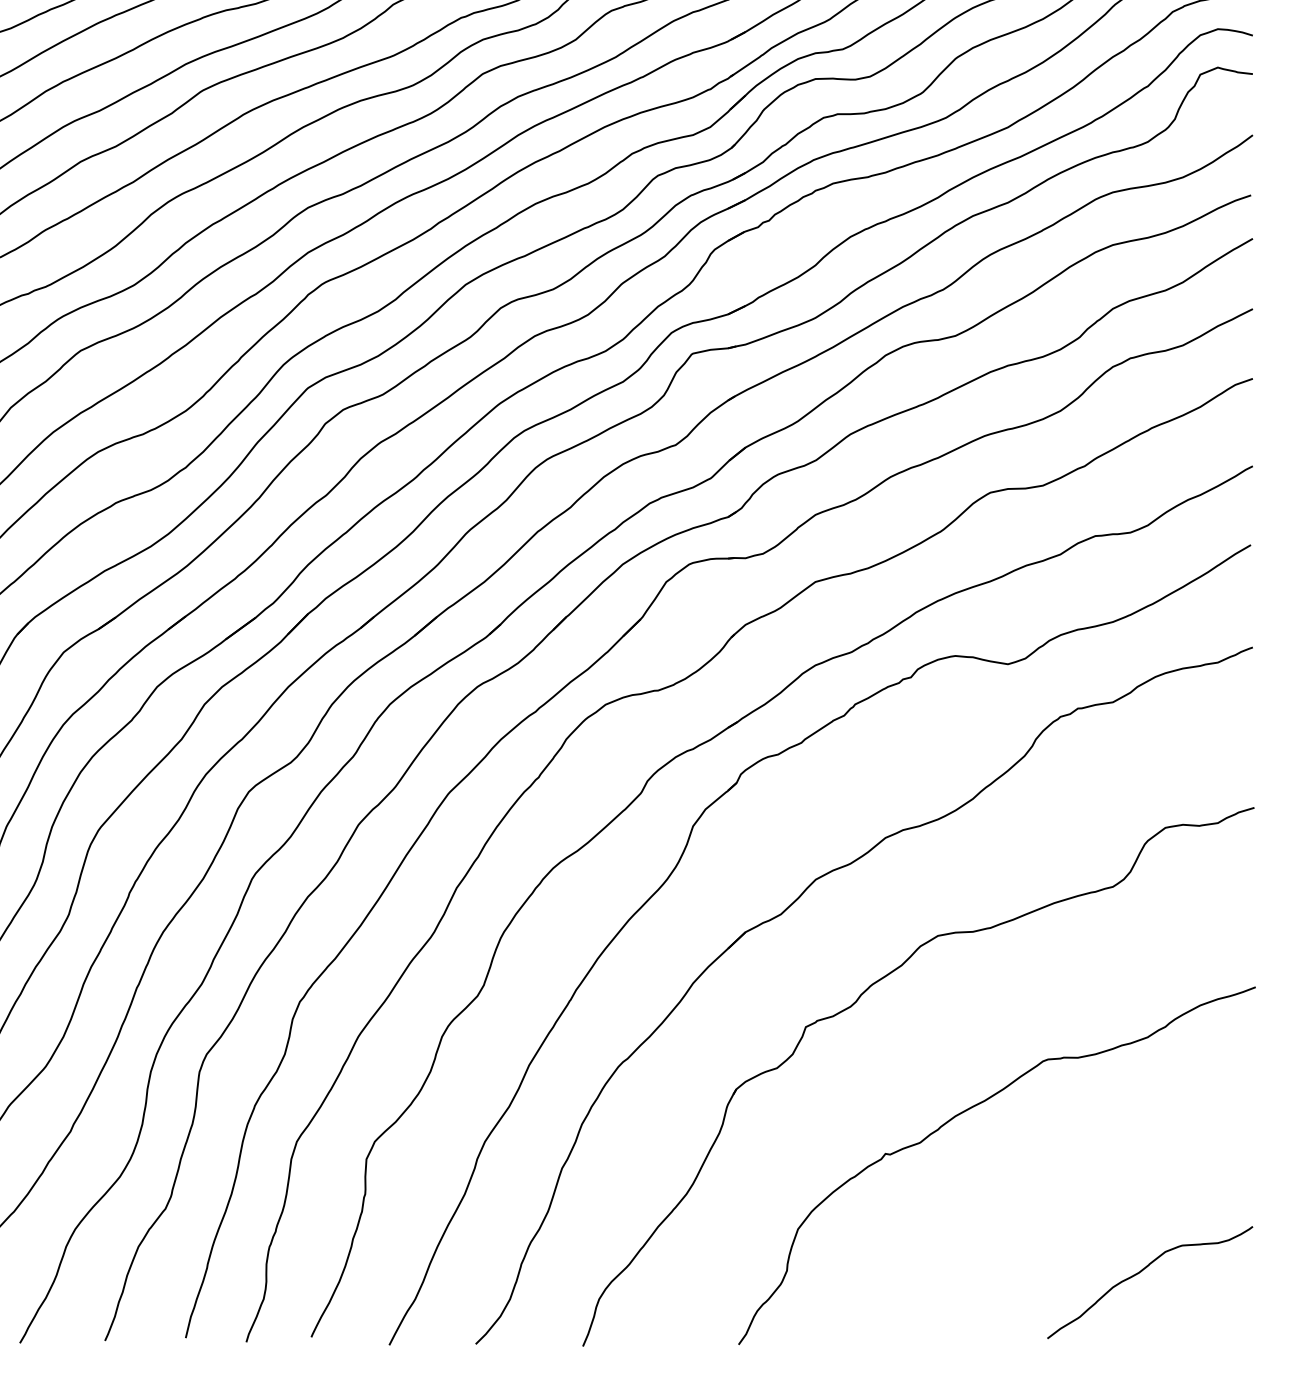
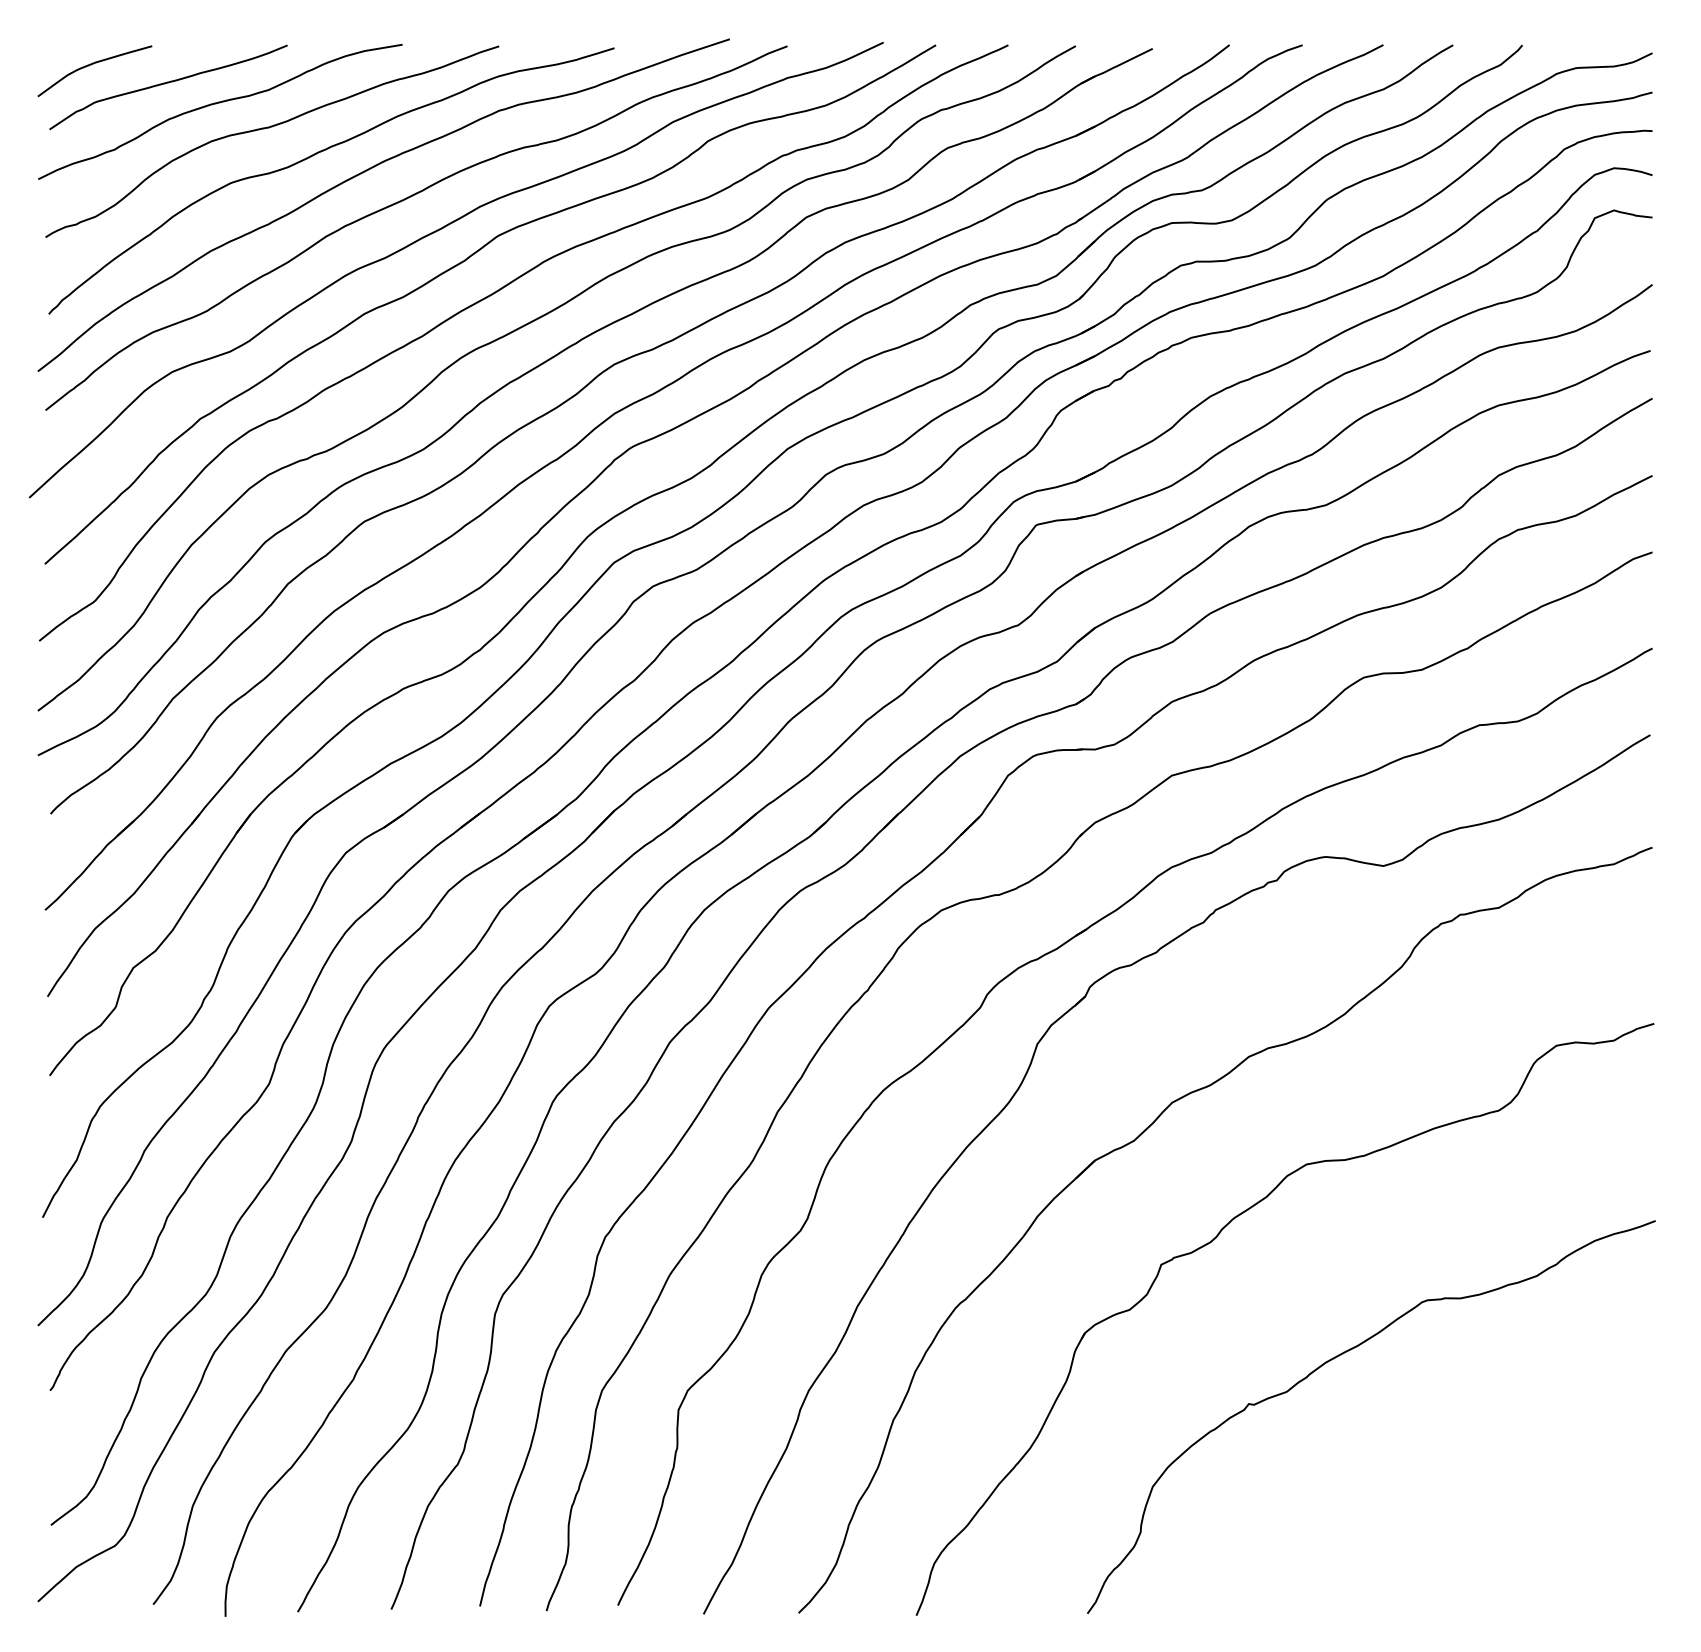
curve: (1140, 1272) -> (1529, 1534), removed

